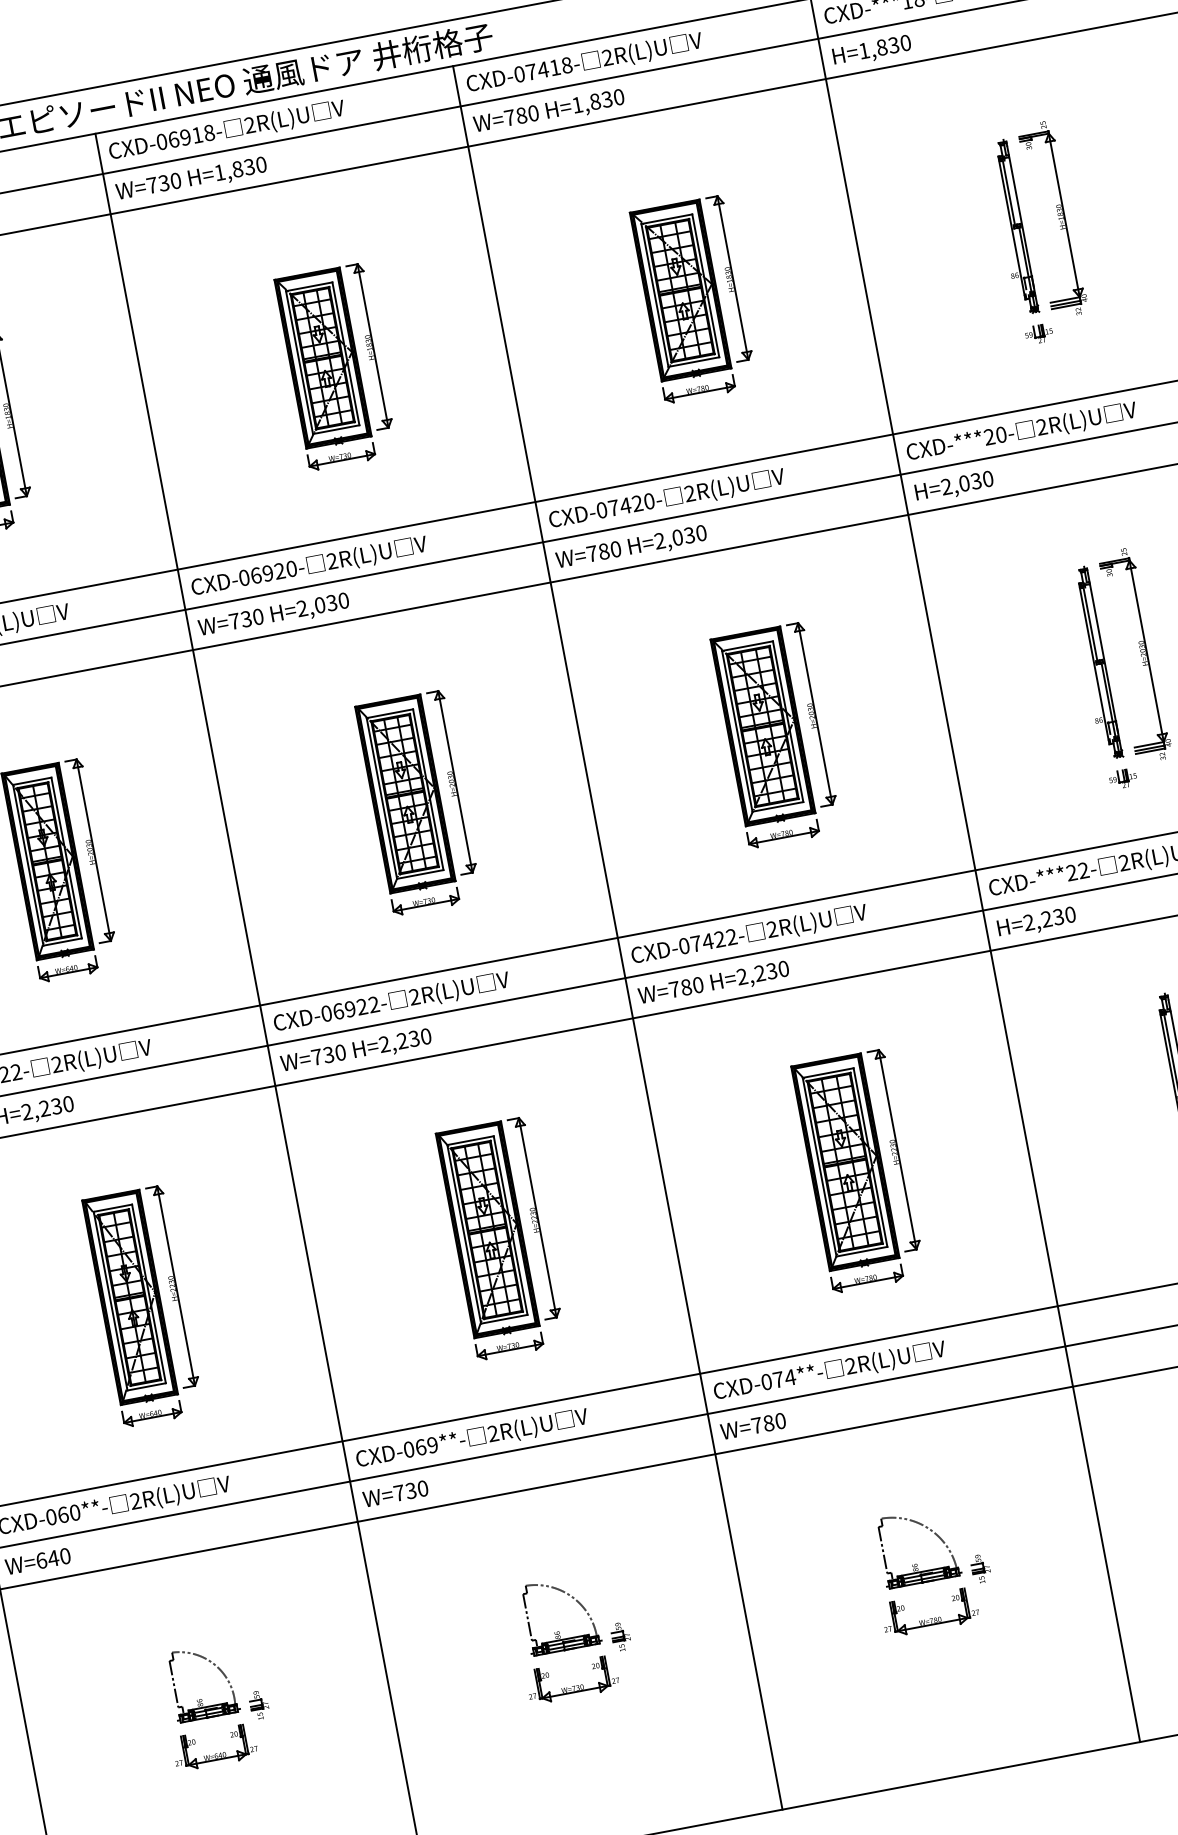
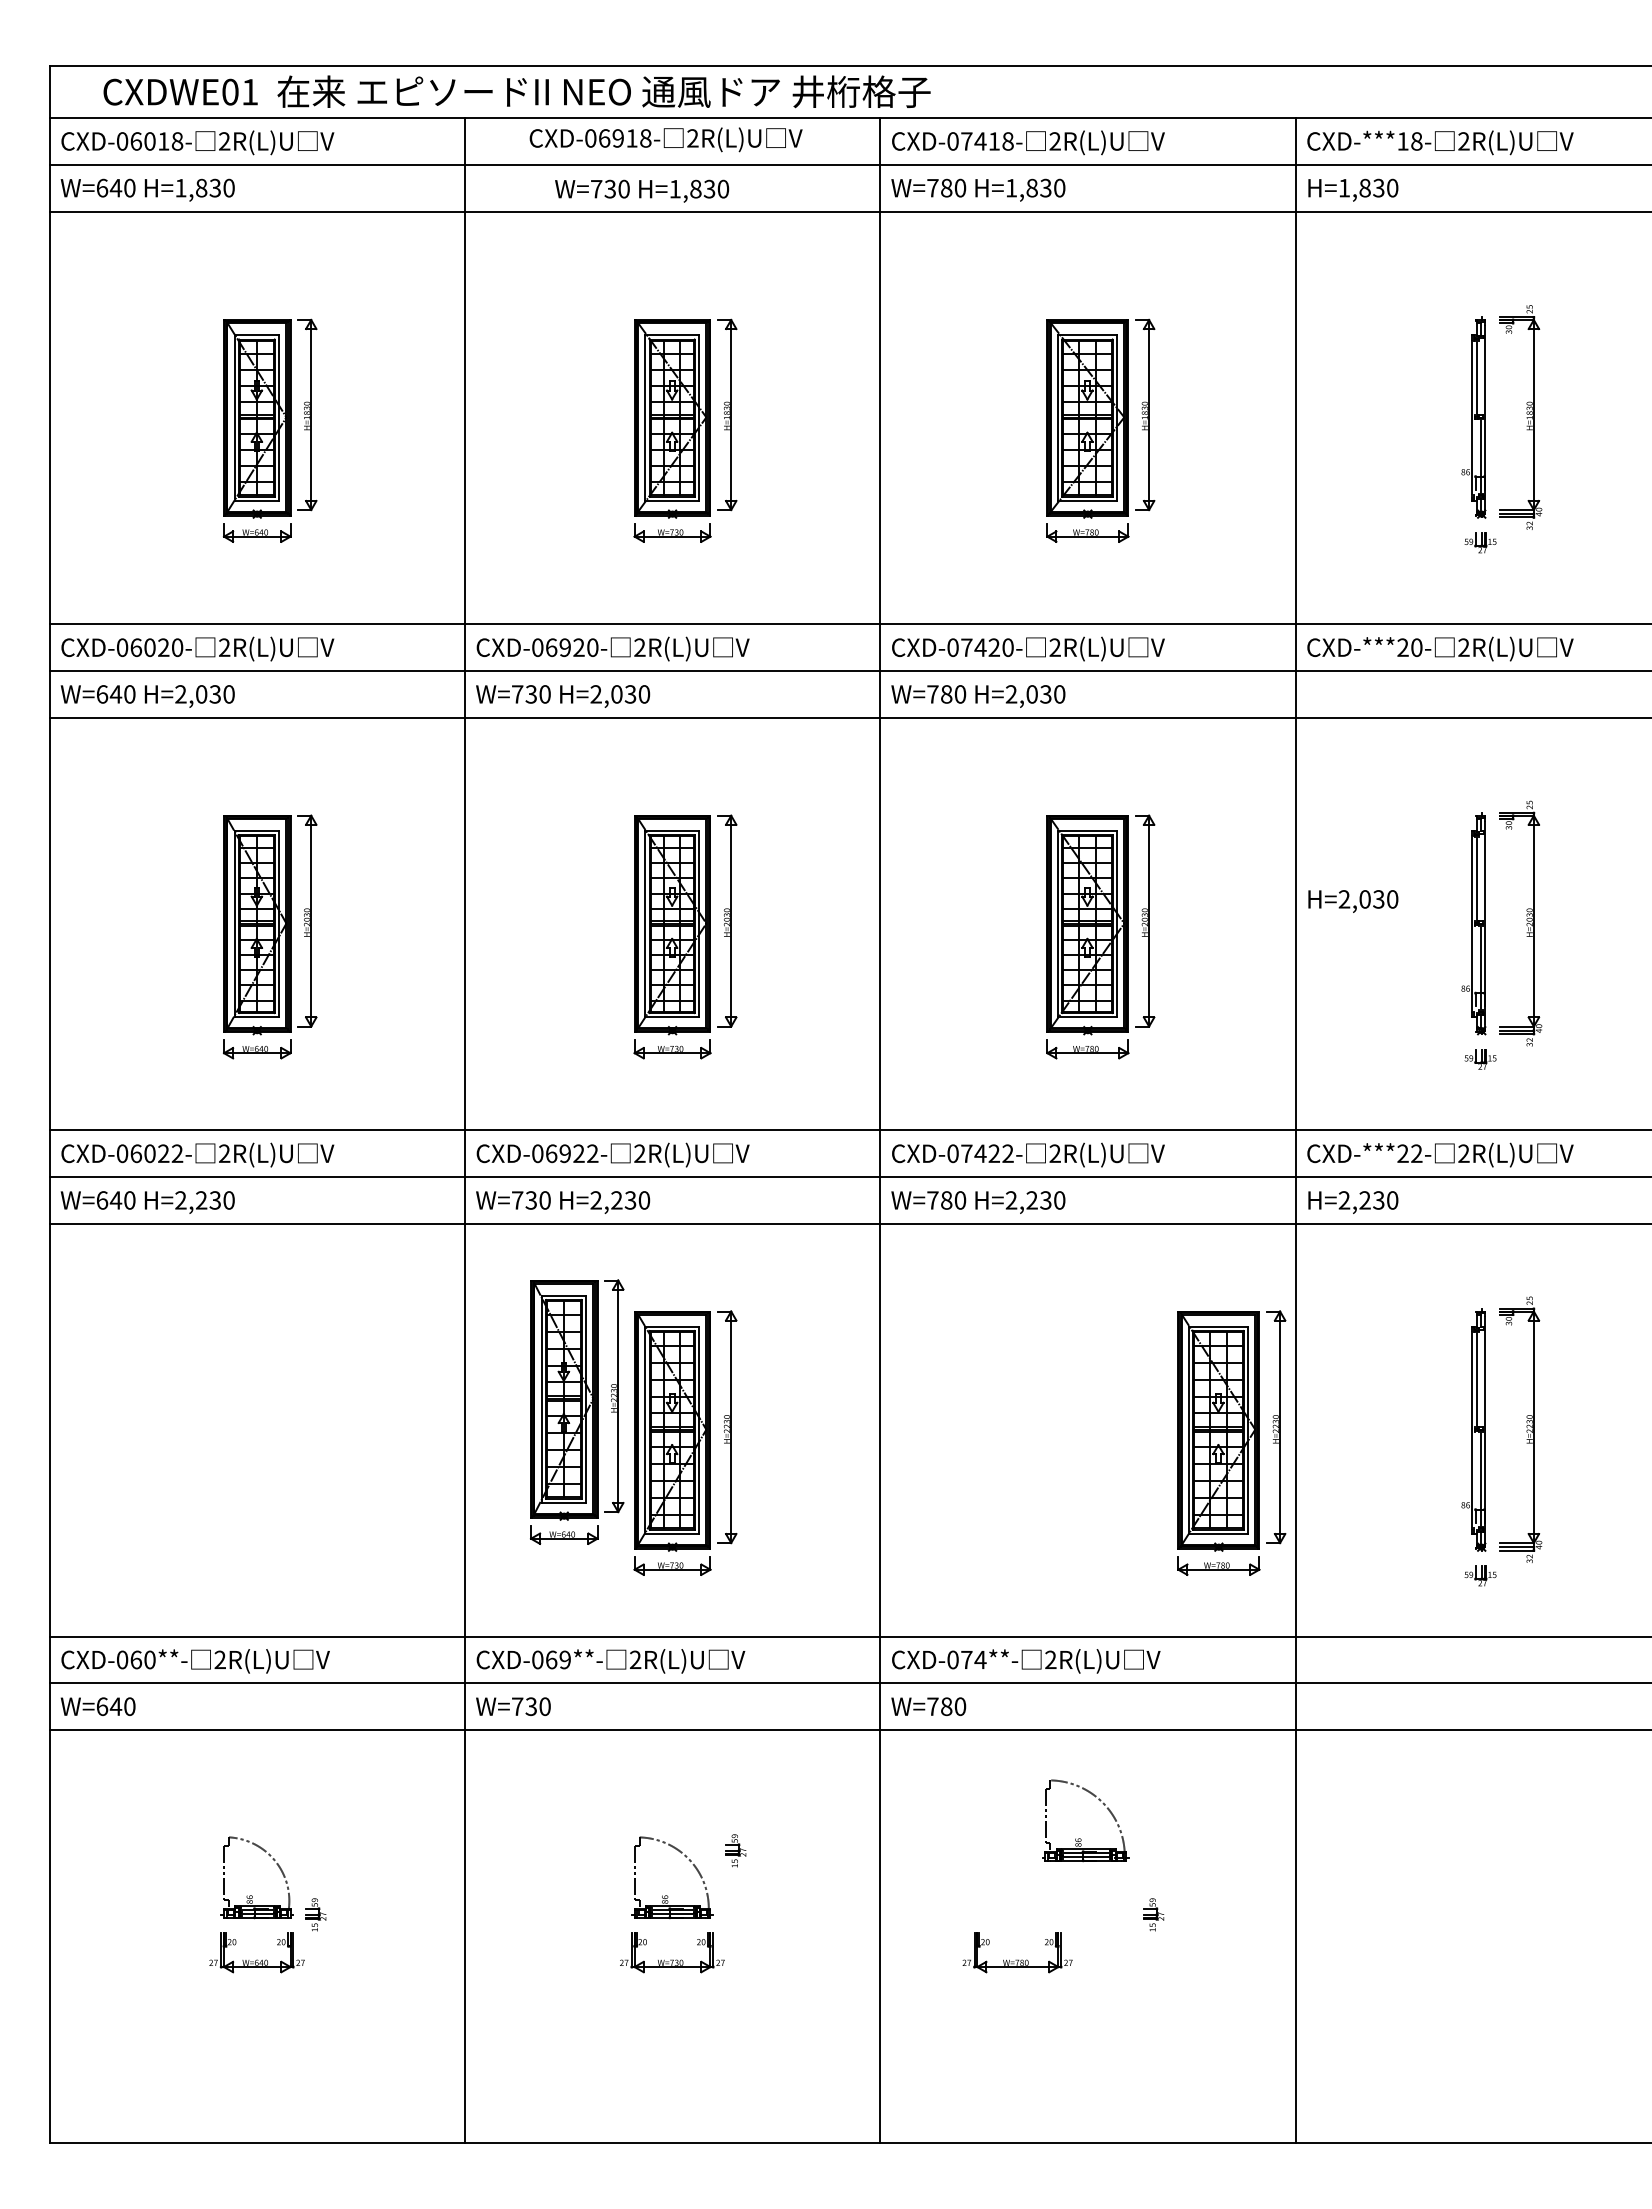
text: (226, 130) -> (665, 139), moved
text: (191, 179) -> (642, 190), moved
text: (954, 487) -> (1353, 901), moved
part: (858, 1170) -> (1231, 1442), moved
part: (143, 1305) -> (577, 1411), moved
part: (916, 1563) -> (1080, 1838), moved
part: (931, 1618) -> (1017, 1959), moved
part: (620, 1636) -> (735, 1850), moved

